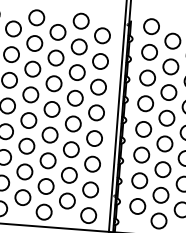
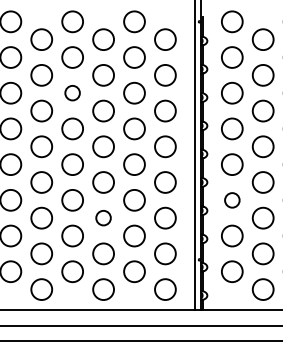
circle: (32, 68) -> (72, 92), size x0.7
circle: (141, 155) -> (232, 200), size x0.7
circle: (48, 160) -> (103, 217), size x0.7

